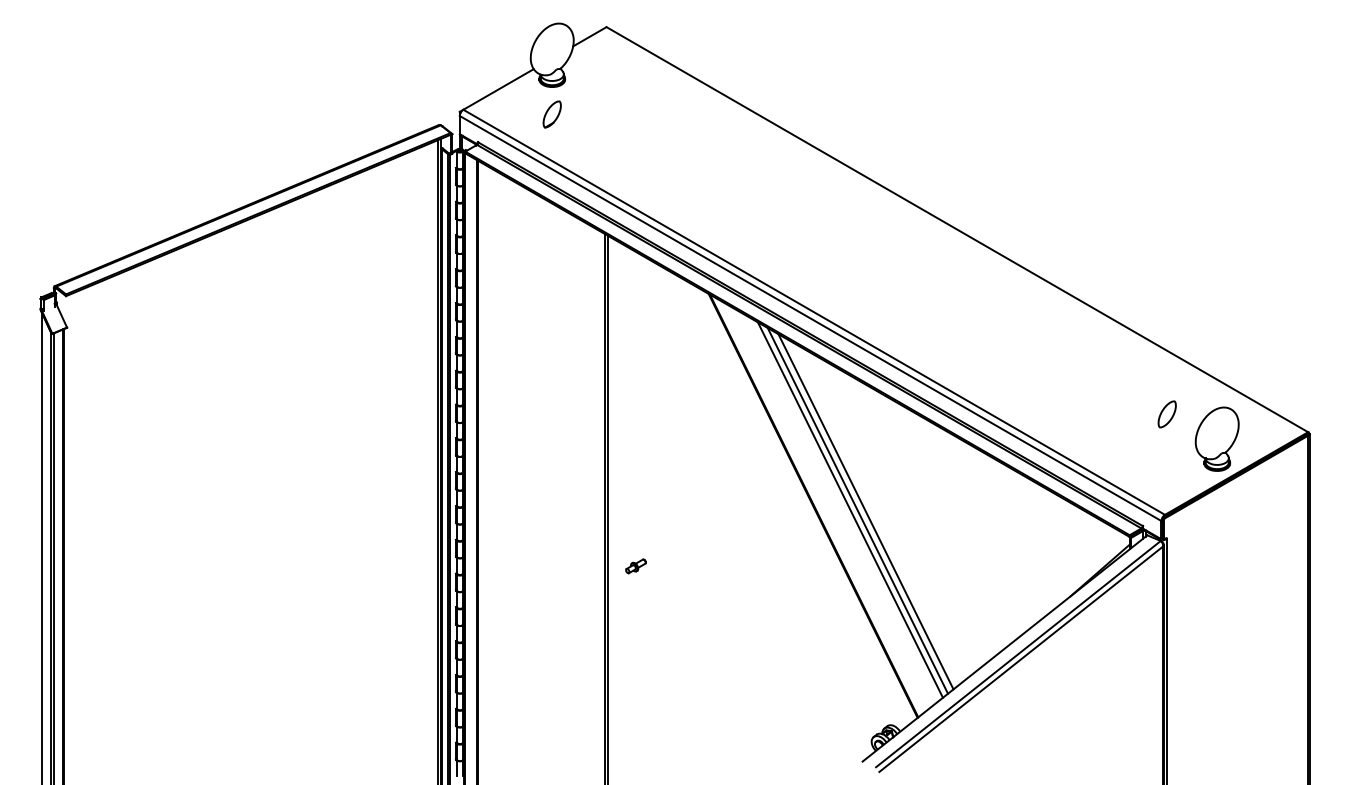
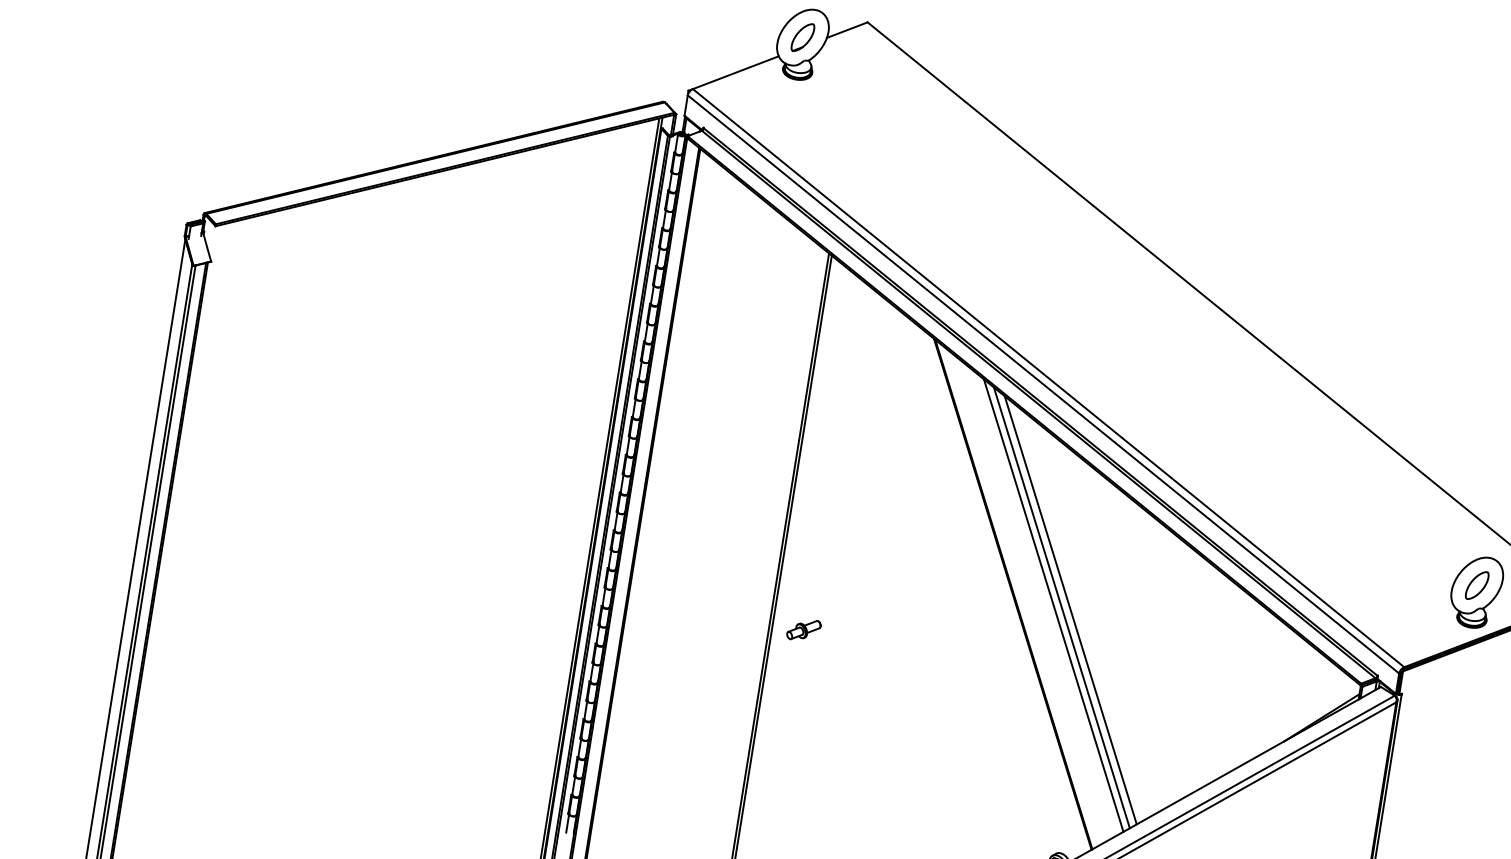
part: (551, 114) -> (802, 37), moved
part: (1166, 414) -> (1476, 585), moved
part: (635, 566) -> (803, 630), size x1.43

